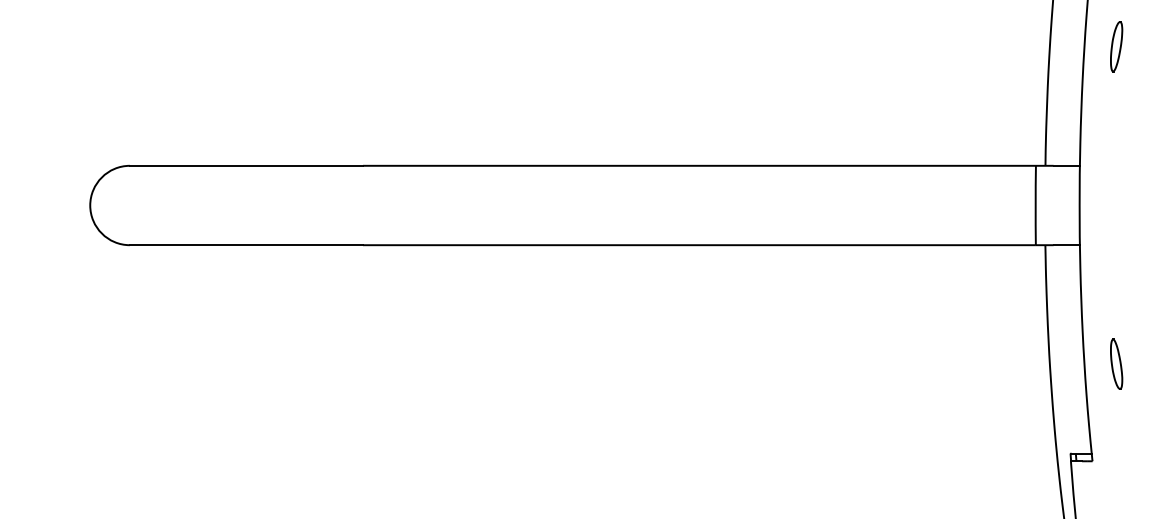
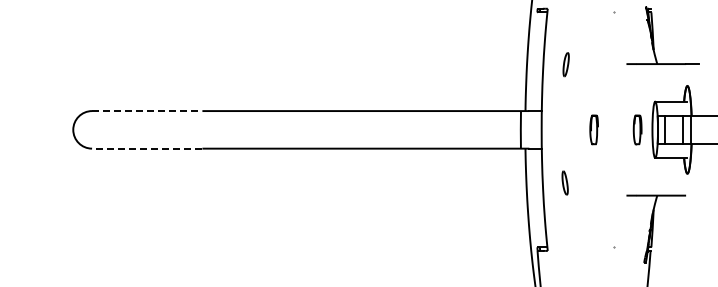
part: (1115, 46) -> (565, 64), moved
line: (247, 166) -> (147, 111), solid -> dashed
line: (244, 244) -> (146, 148), solid -> dashed
part: (1115, 363) -> (564, 182), moved

